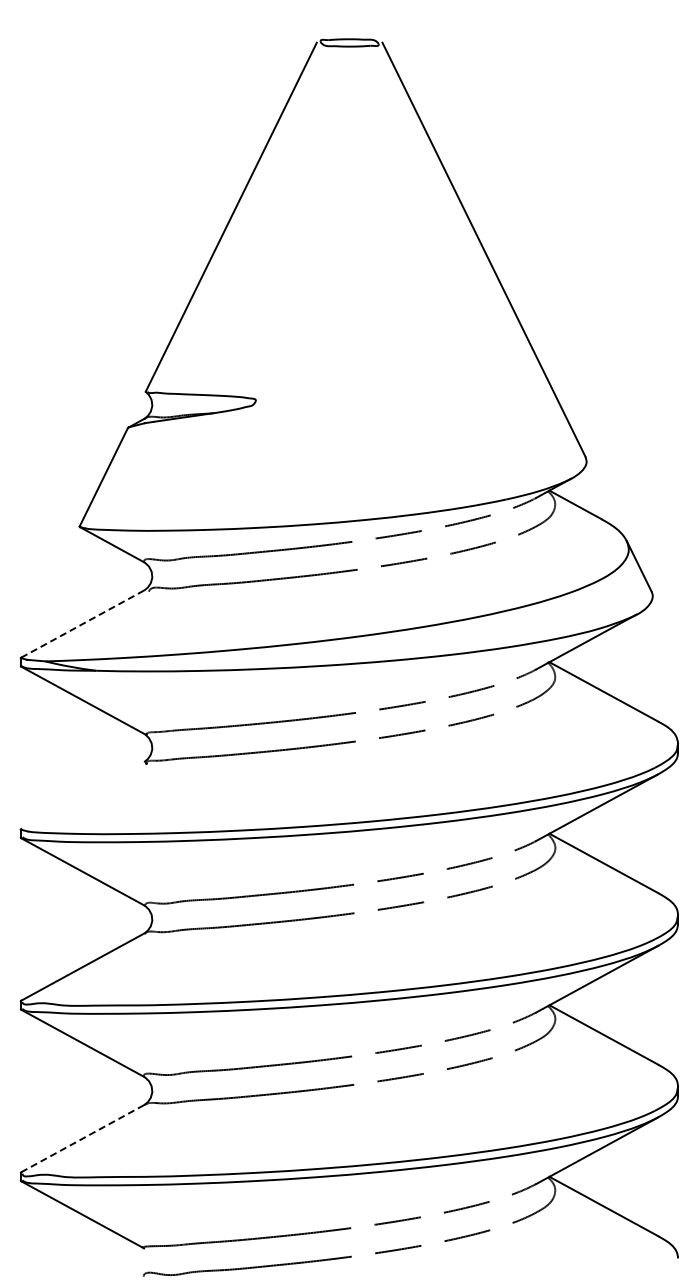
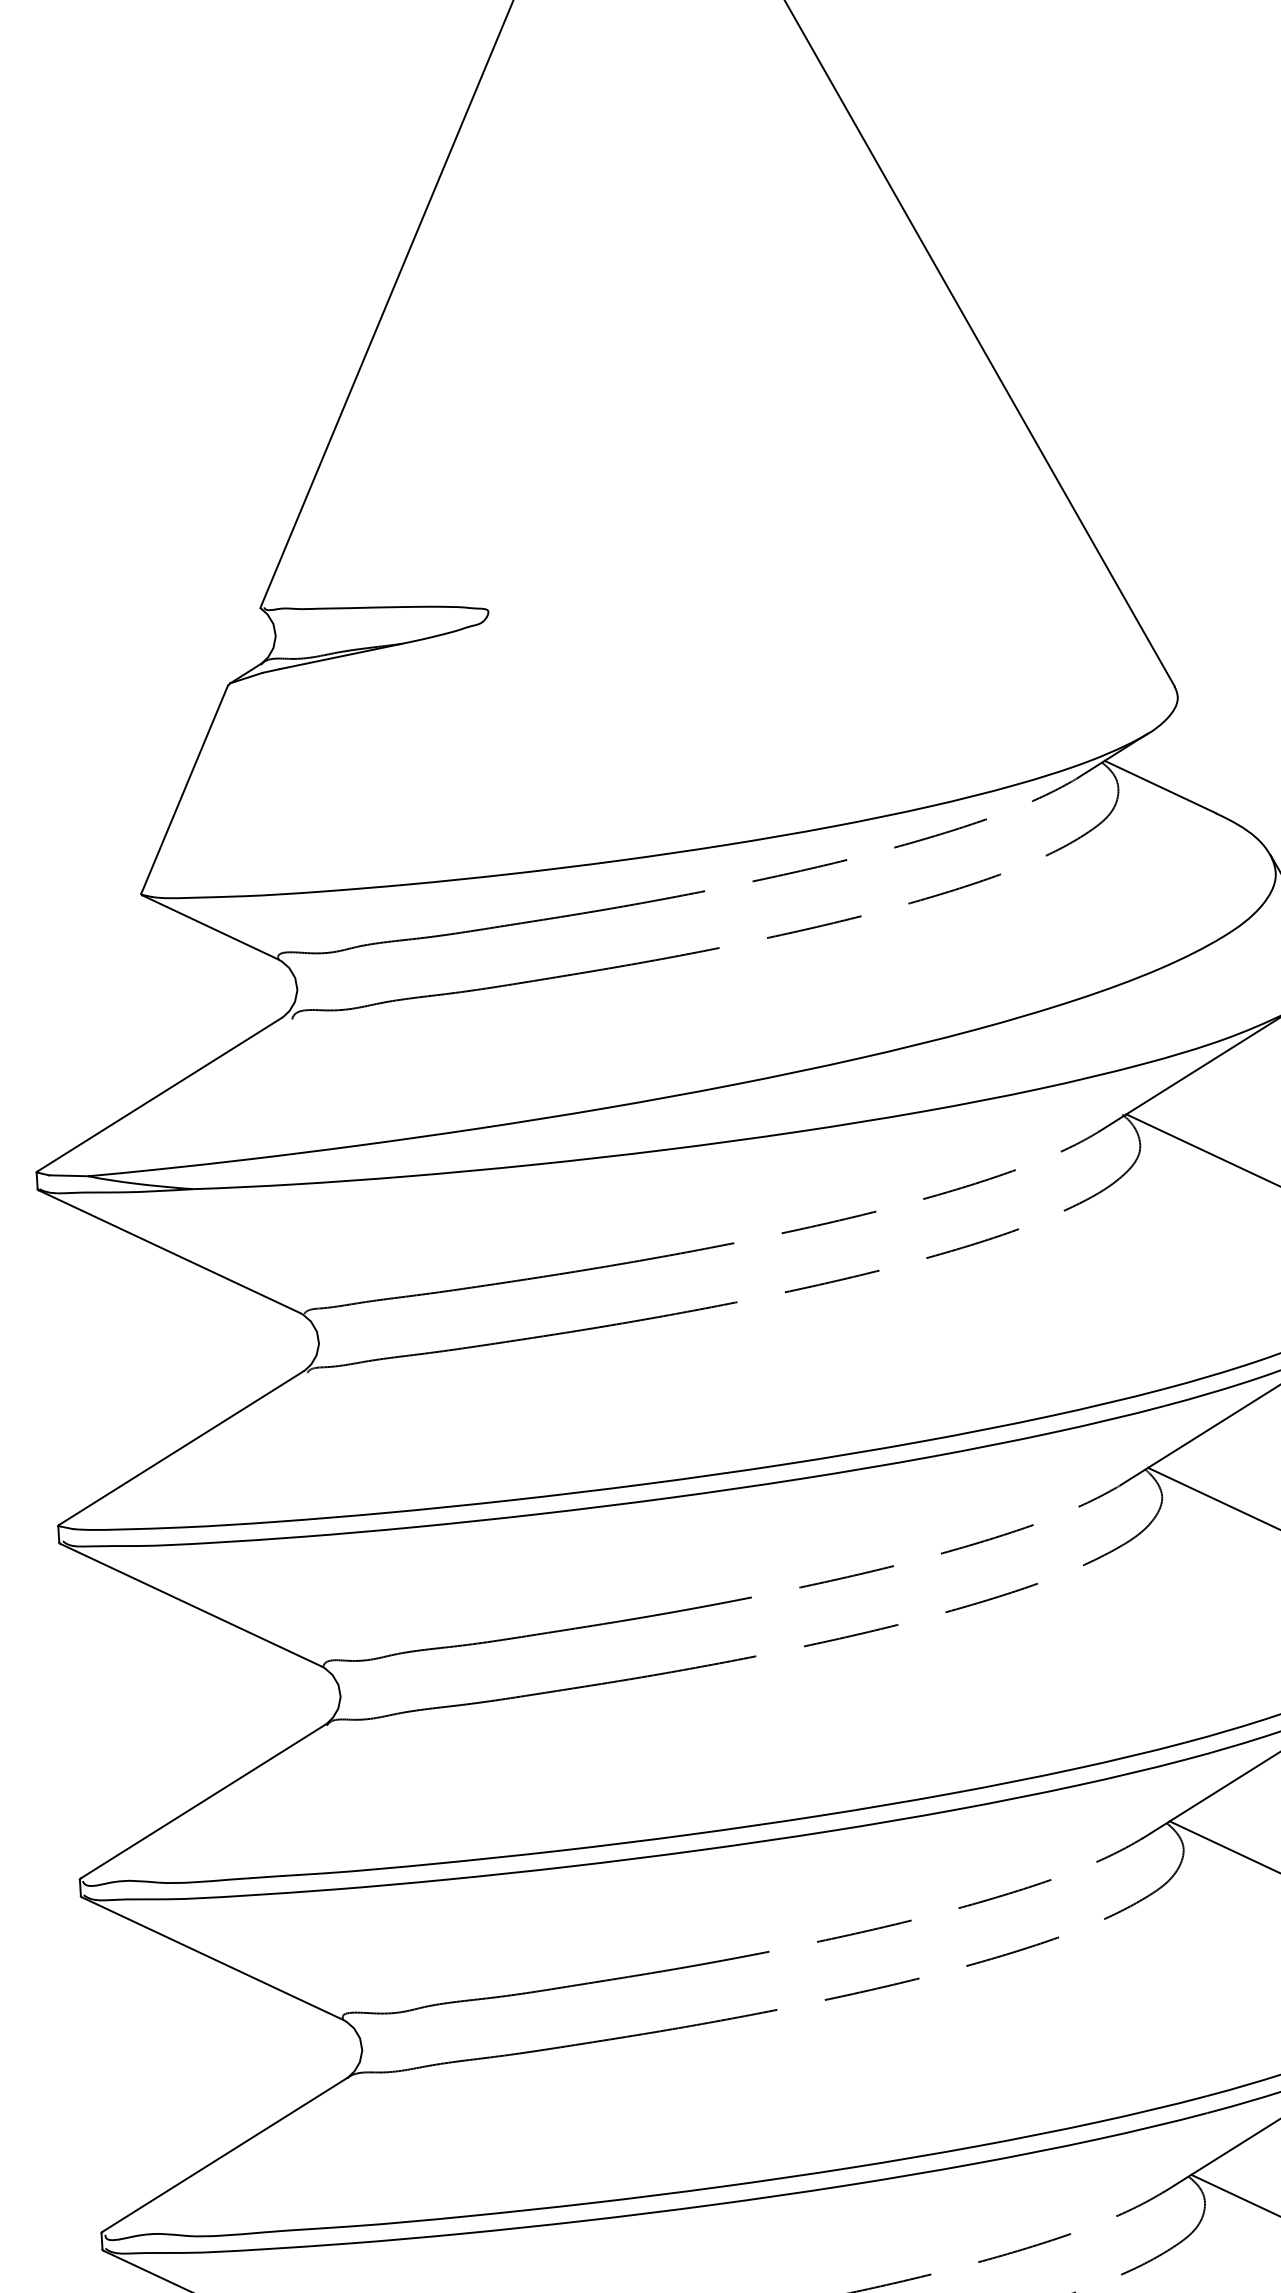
line: (82, 624) -> (159, 1095), dashed -> solid
line: (82, 795) -> (180, 1447), added
line: (82, 1138) -> (224, 2154), dashed -> solid

